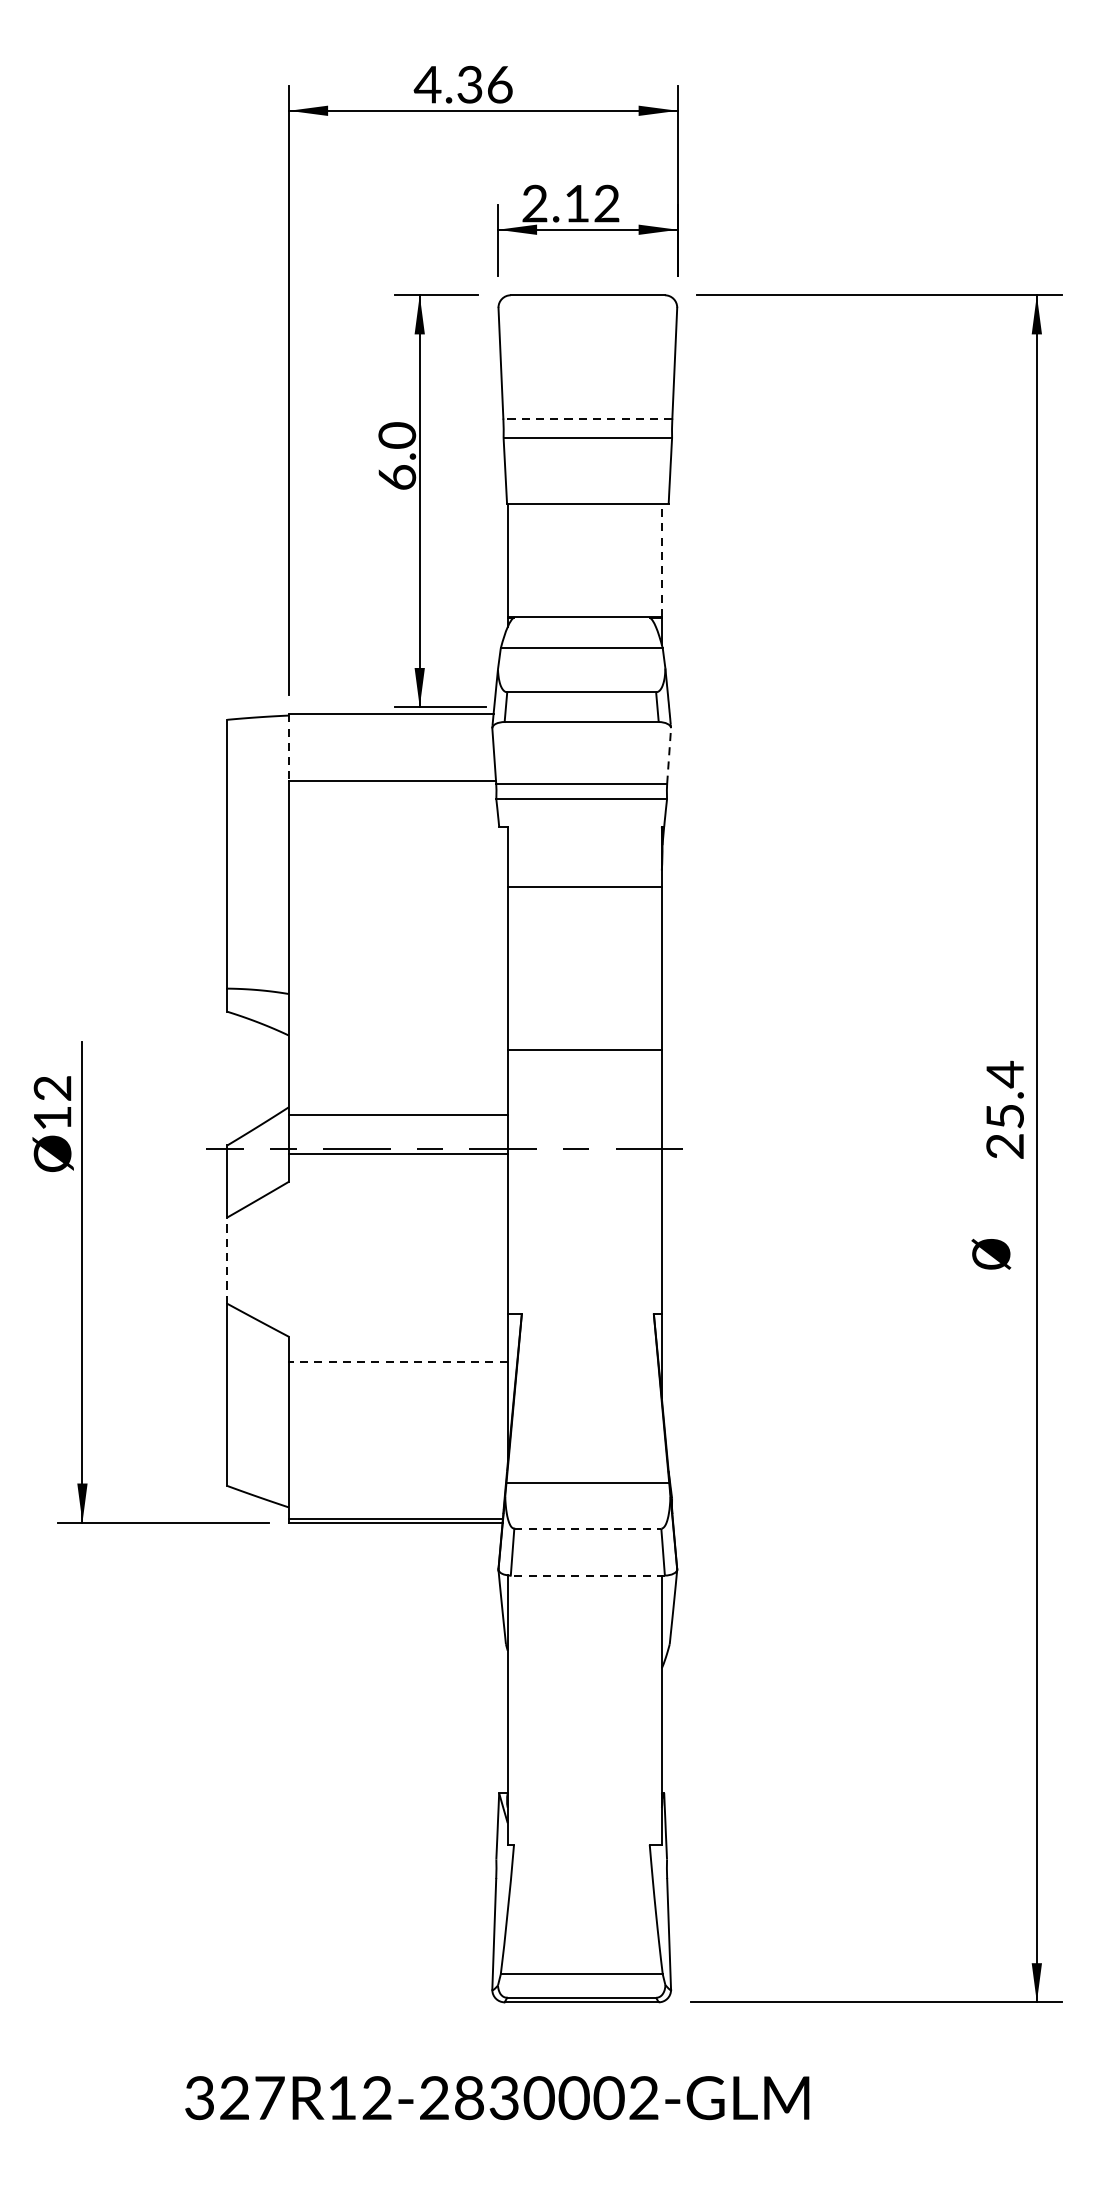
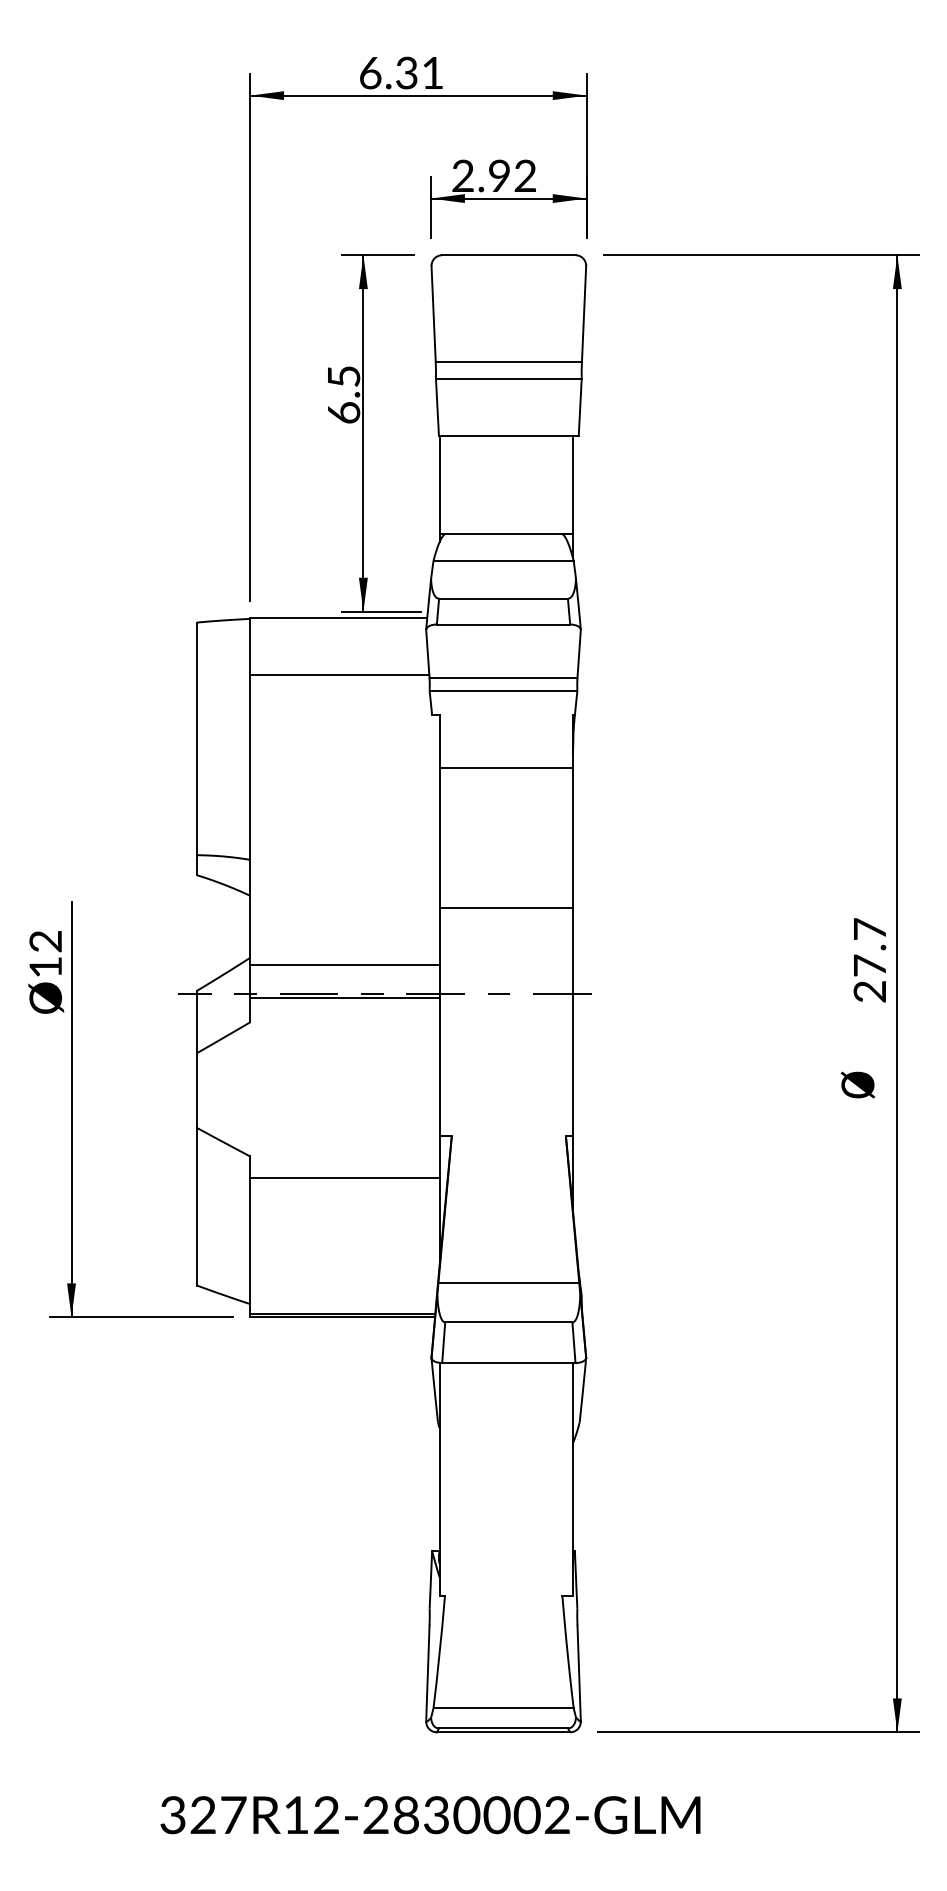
text: (462, 85) -> (400, 73), 4.36 -> 6.31
text: (577, 203) -> (499, 175), 2.12 -> 2.92
line: (587, 419) -> (508, 362), dashed -> solid
text: (396, 435) -> (343, 376), 6.0 -> 6.5
line: (661, 560) -> (572, 484), dashed -> solid
line: (289, 747) -> (250, 646), dashed -> solid
line: (669, 755) -> (579, 653), dashed -> solid
text: (1005, 1094) -> (870, 946), 25.4 -> 27.7
line: (226, 1260) -> (196, 1090), dashed -> solid
line: (397, 1362) -> (344, 1178), dashed -> solid
line: (587, 1528) -> (508, 1322), dashed -> solid
line: (587, 1576) -> (508, 1363), dashed -> solid

